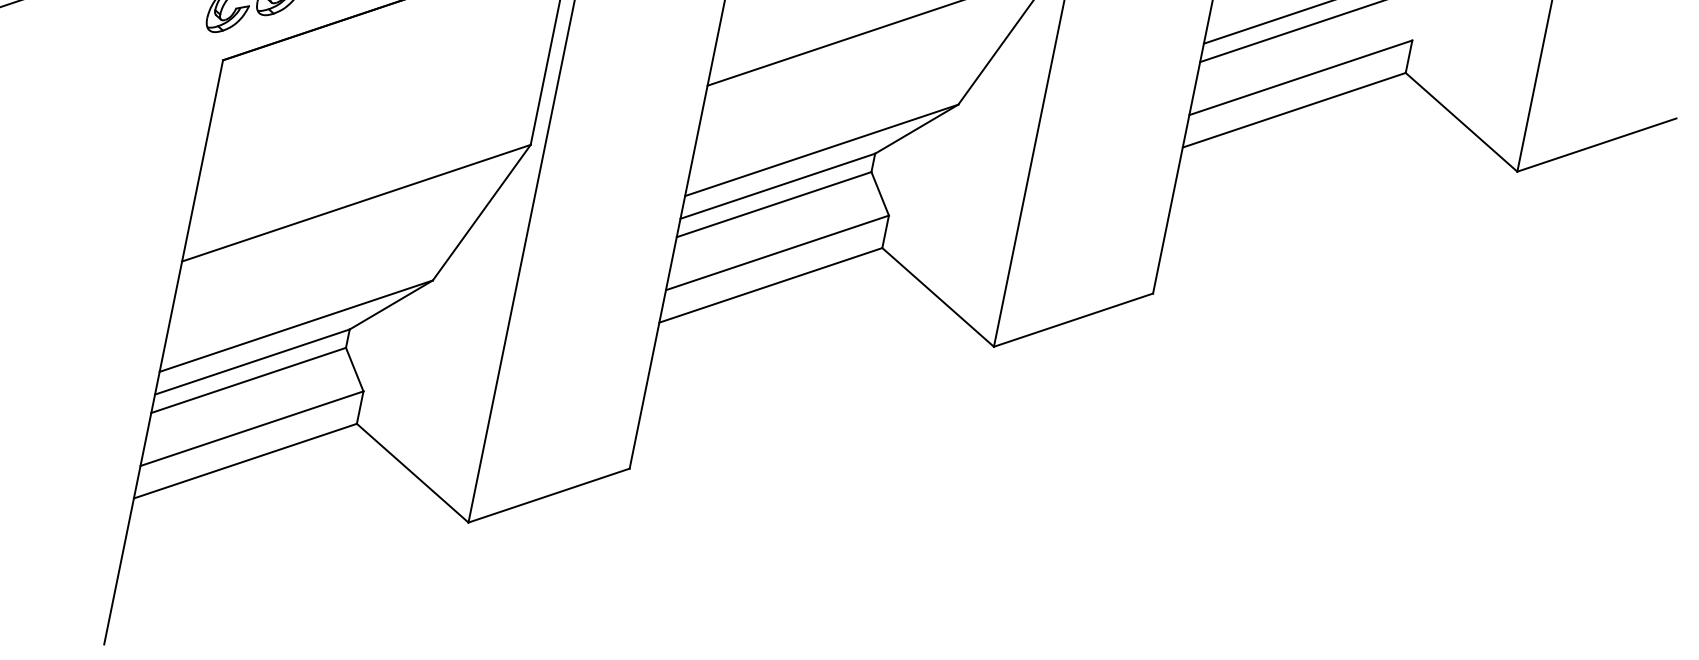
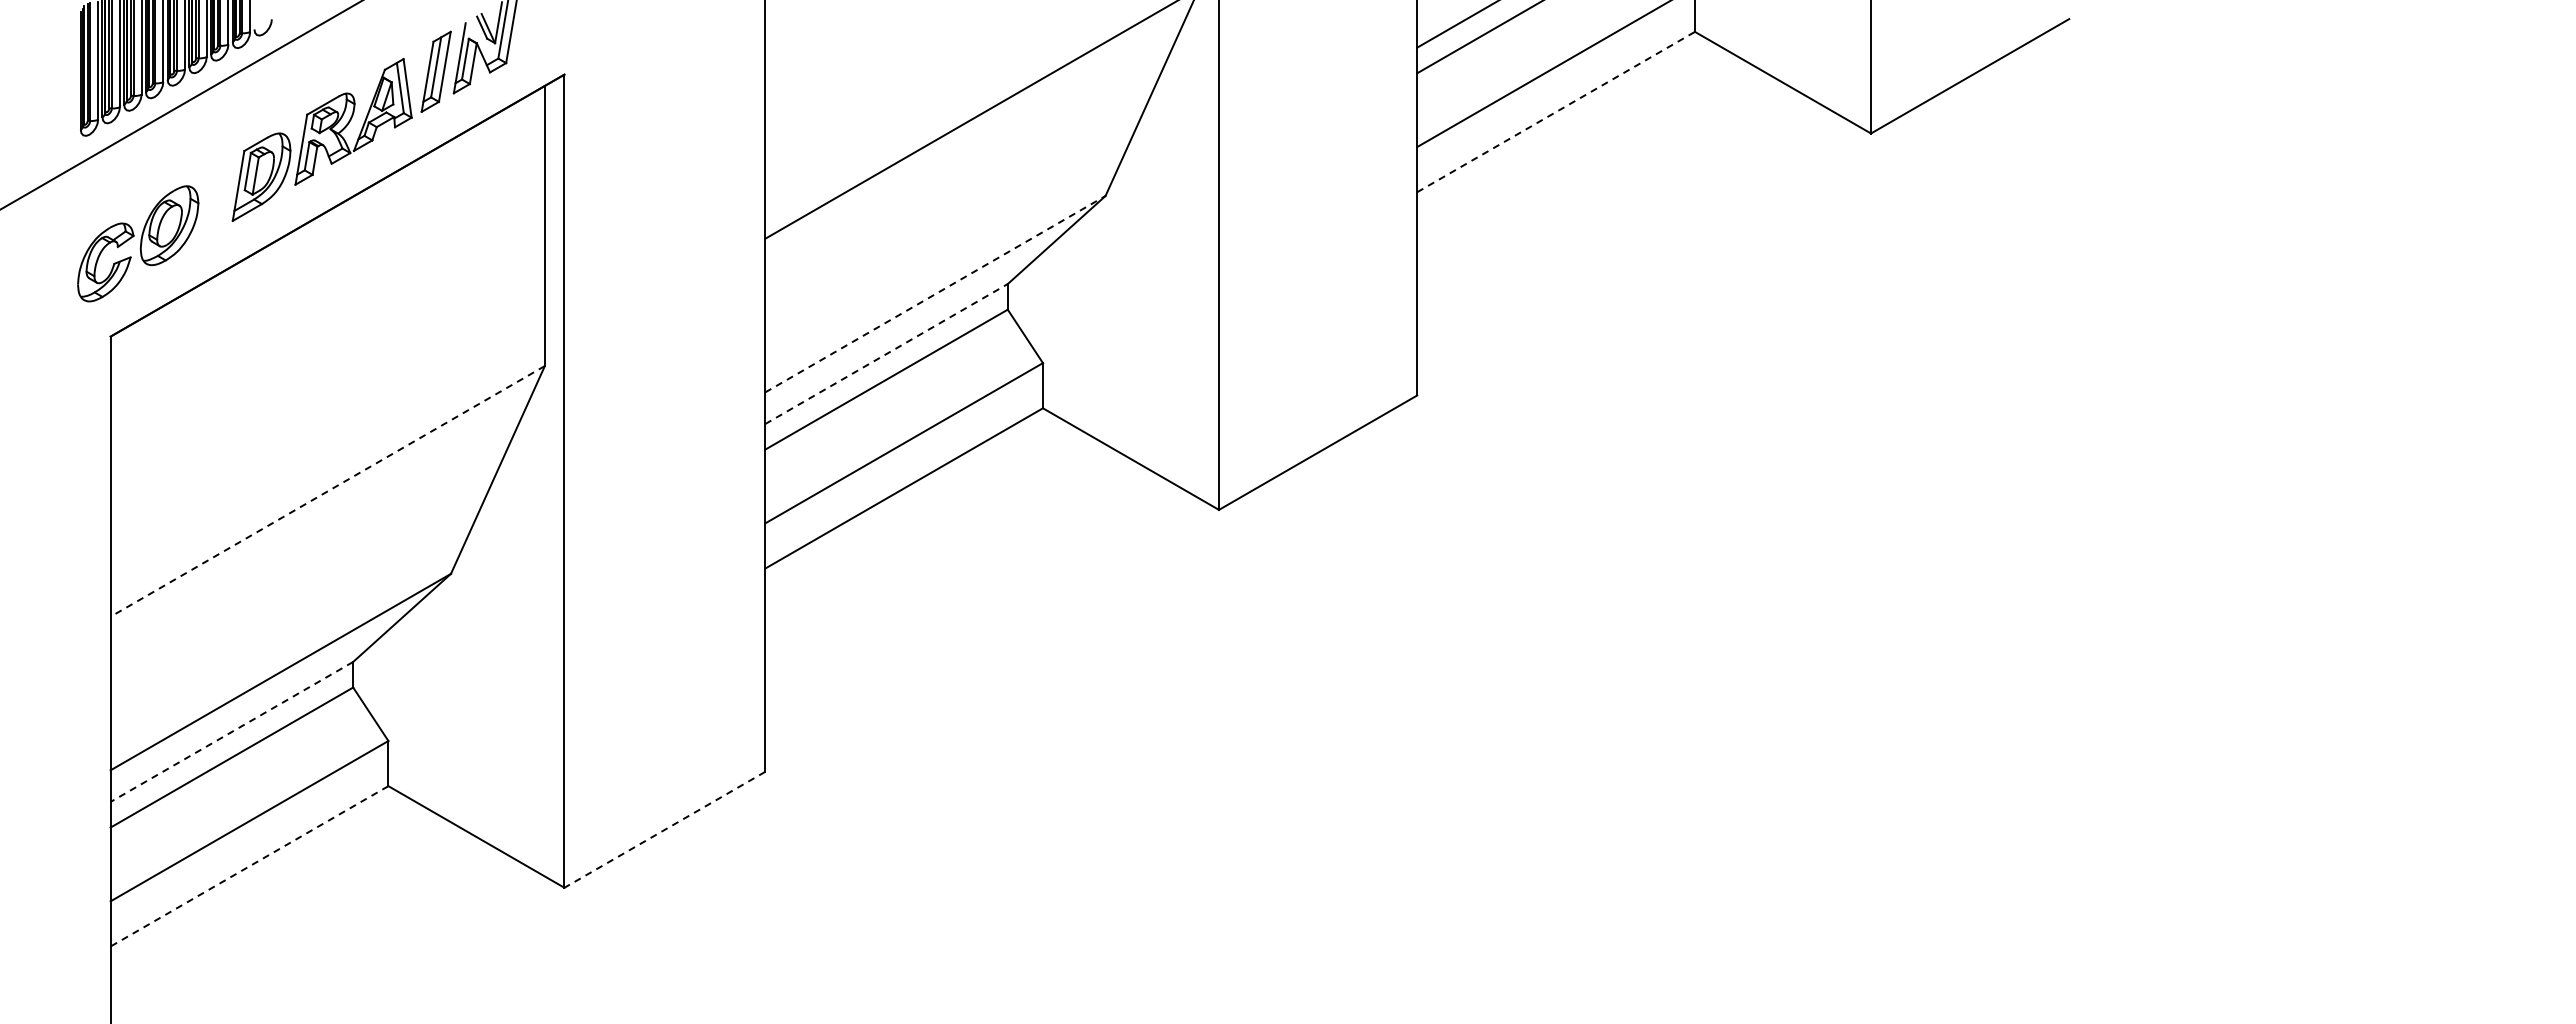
line: (1294, 109) -> (1556, 111), solid -> dashed
line: (821, 149) -> (935, 293), solid -> dashed
line: (777, 185) -> (886, 353), solid -> dashed
line: (356, 203) -> (327, 491), solid -> dashed
line: (252, 362) -> (231, 732), solid -> dashed
line: (245, 461) -> (249, 866), solid -> dashed
line: (548, 495) -> (664, 829), solid -> dashed

